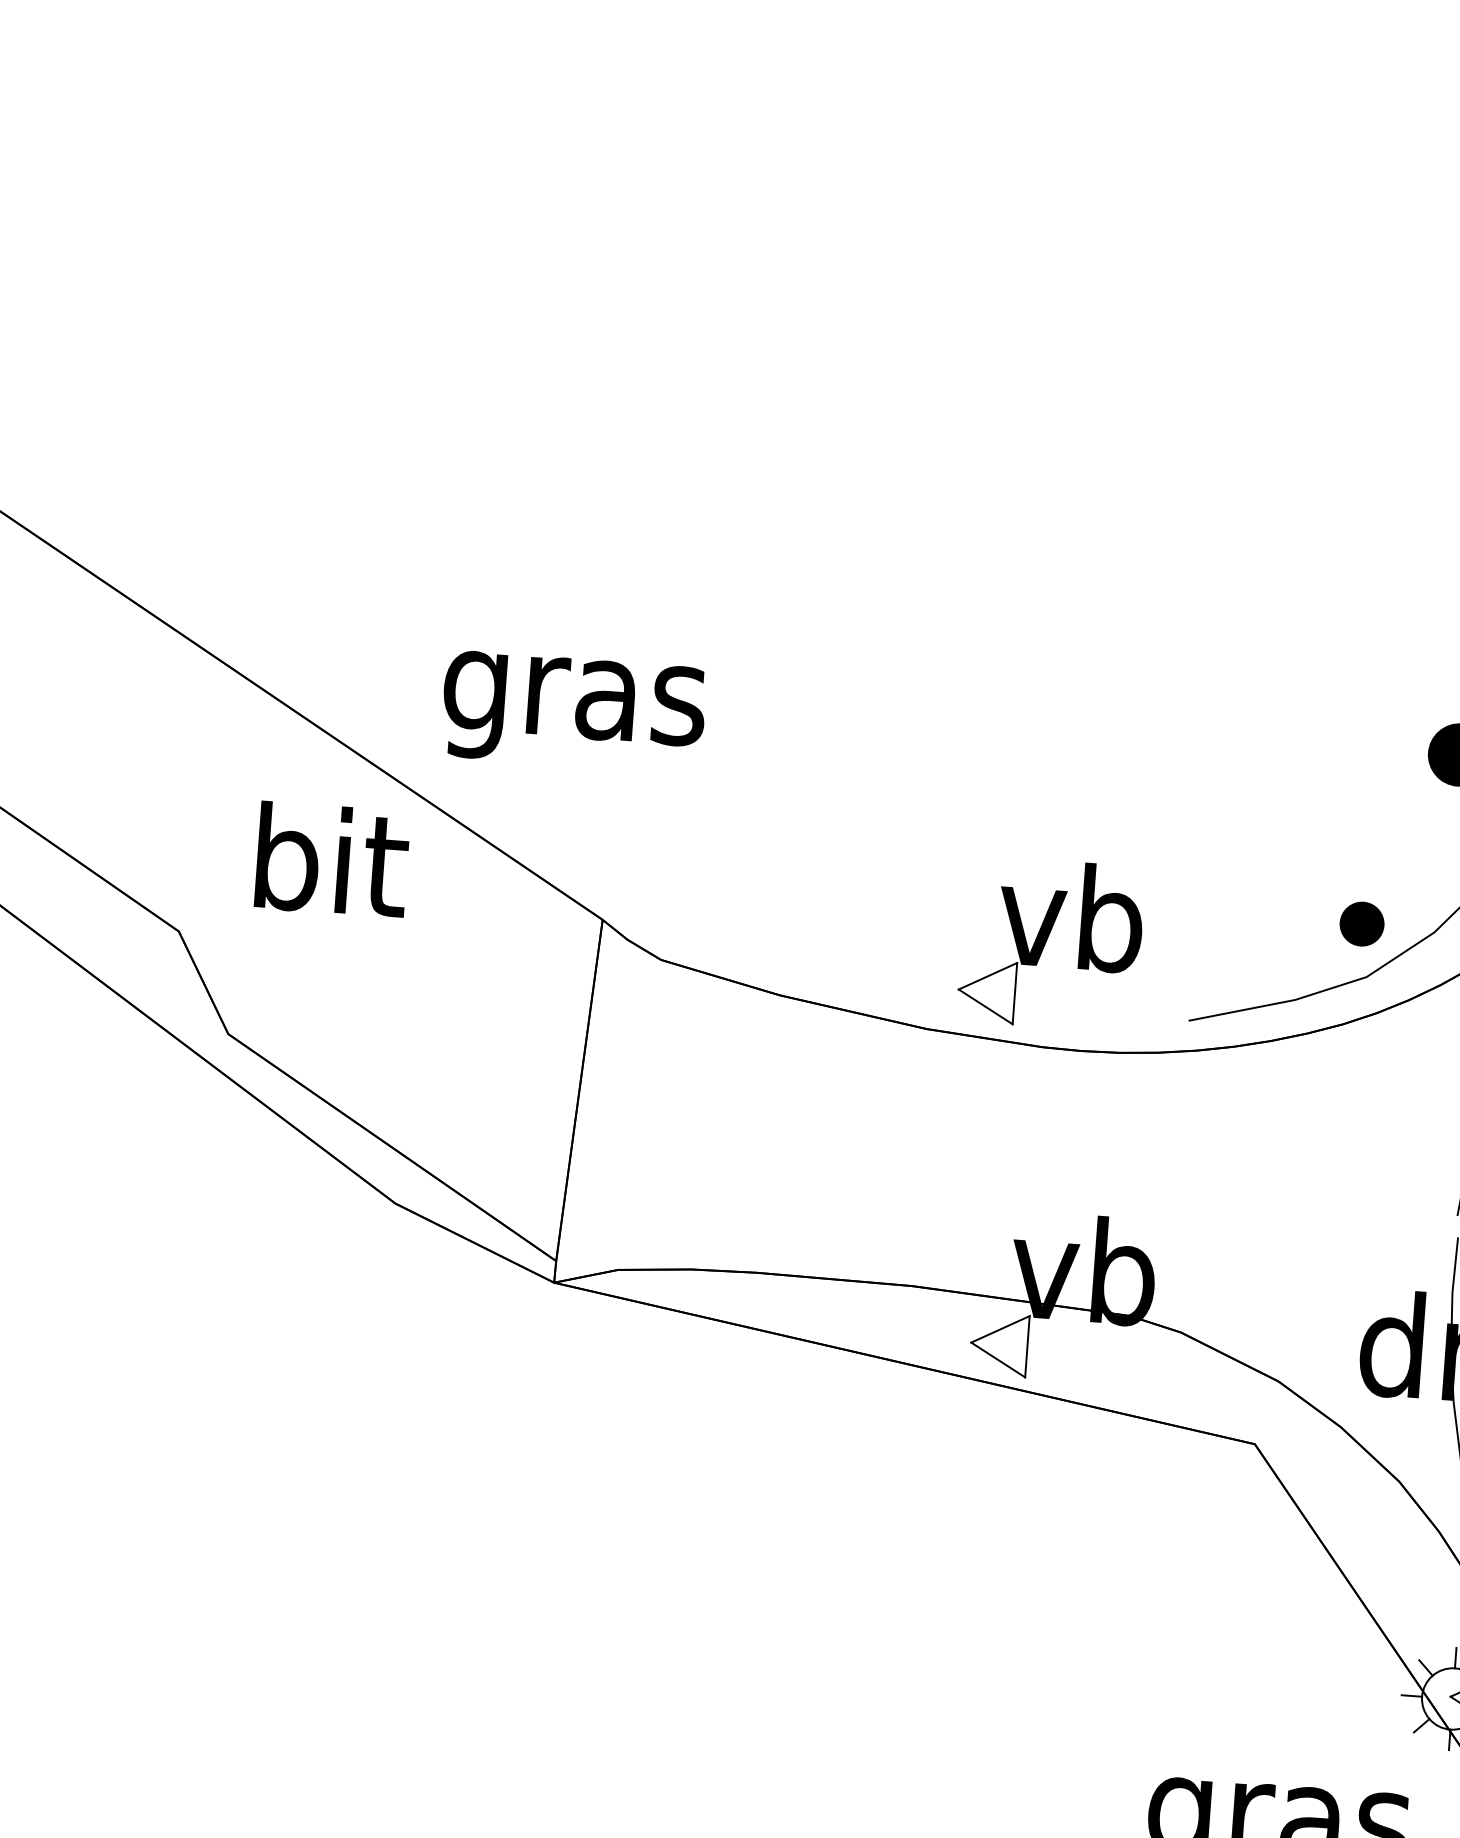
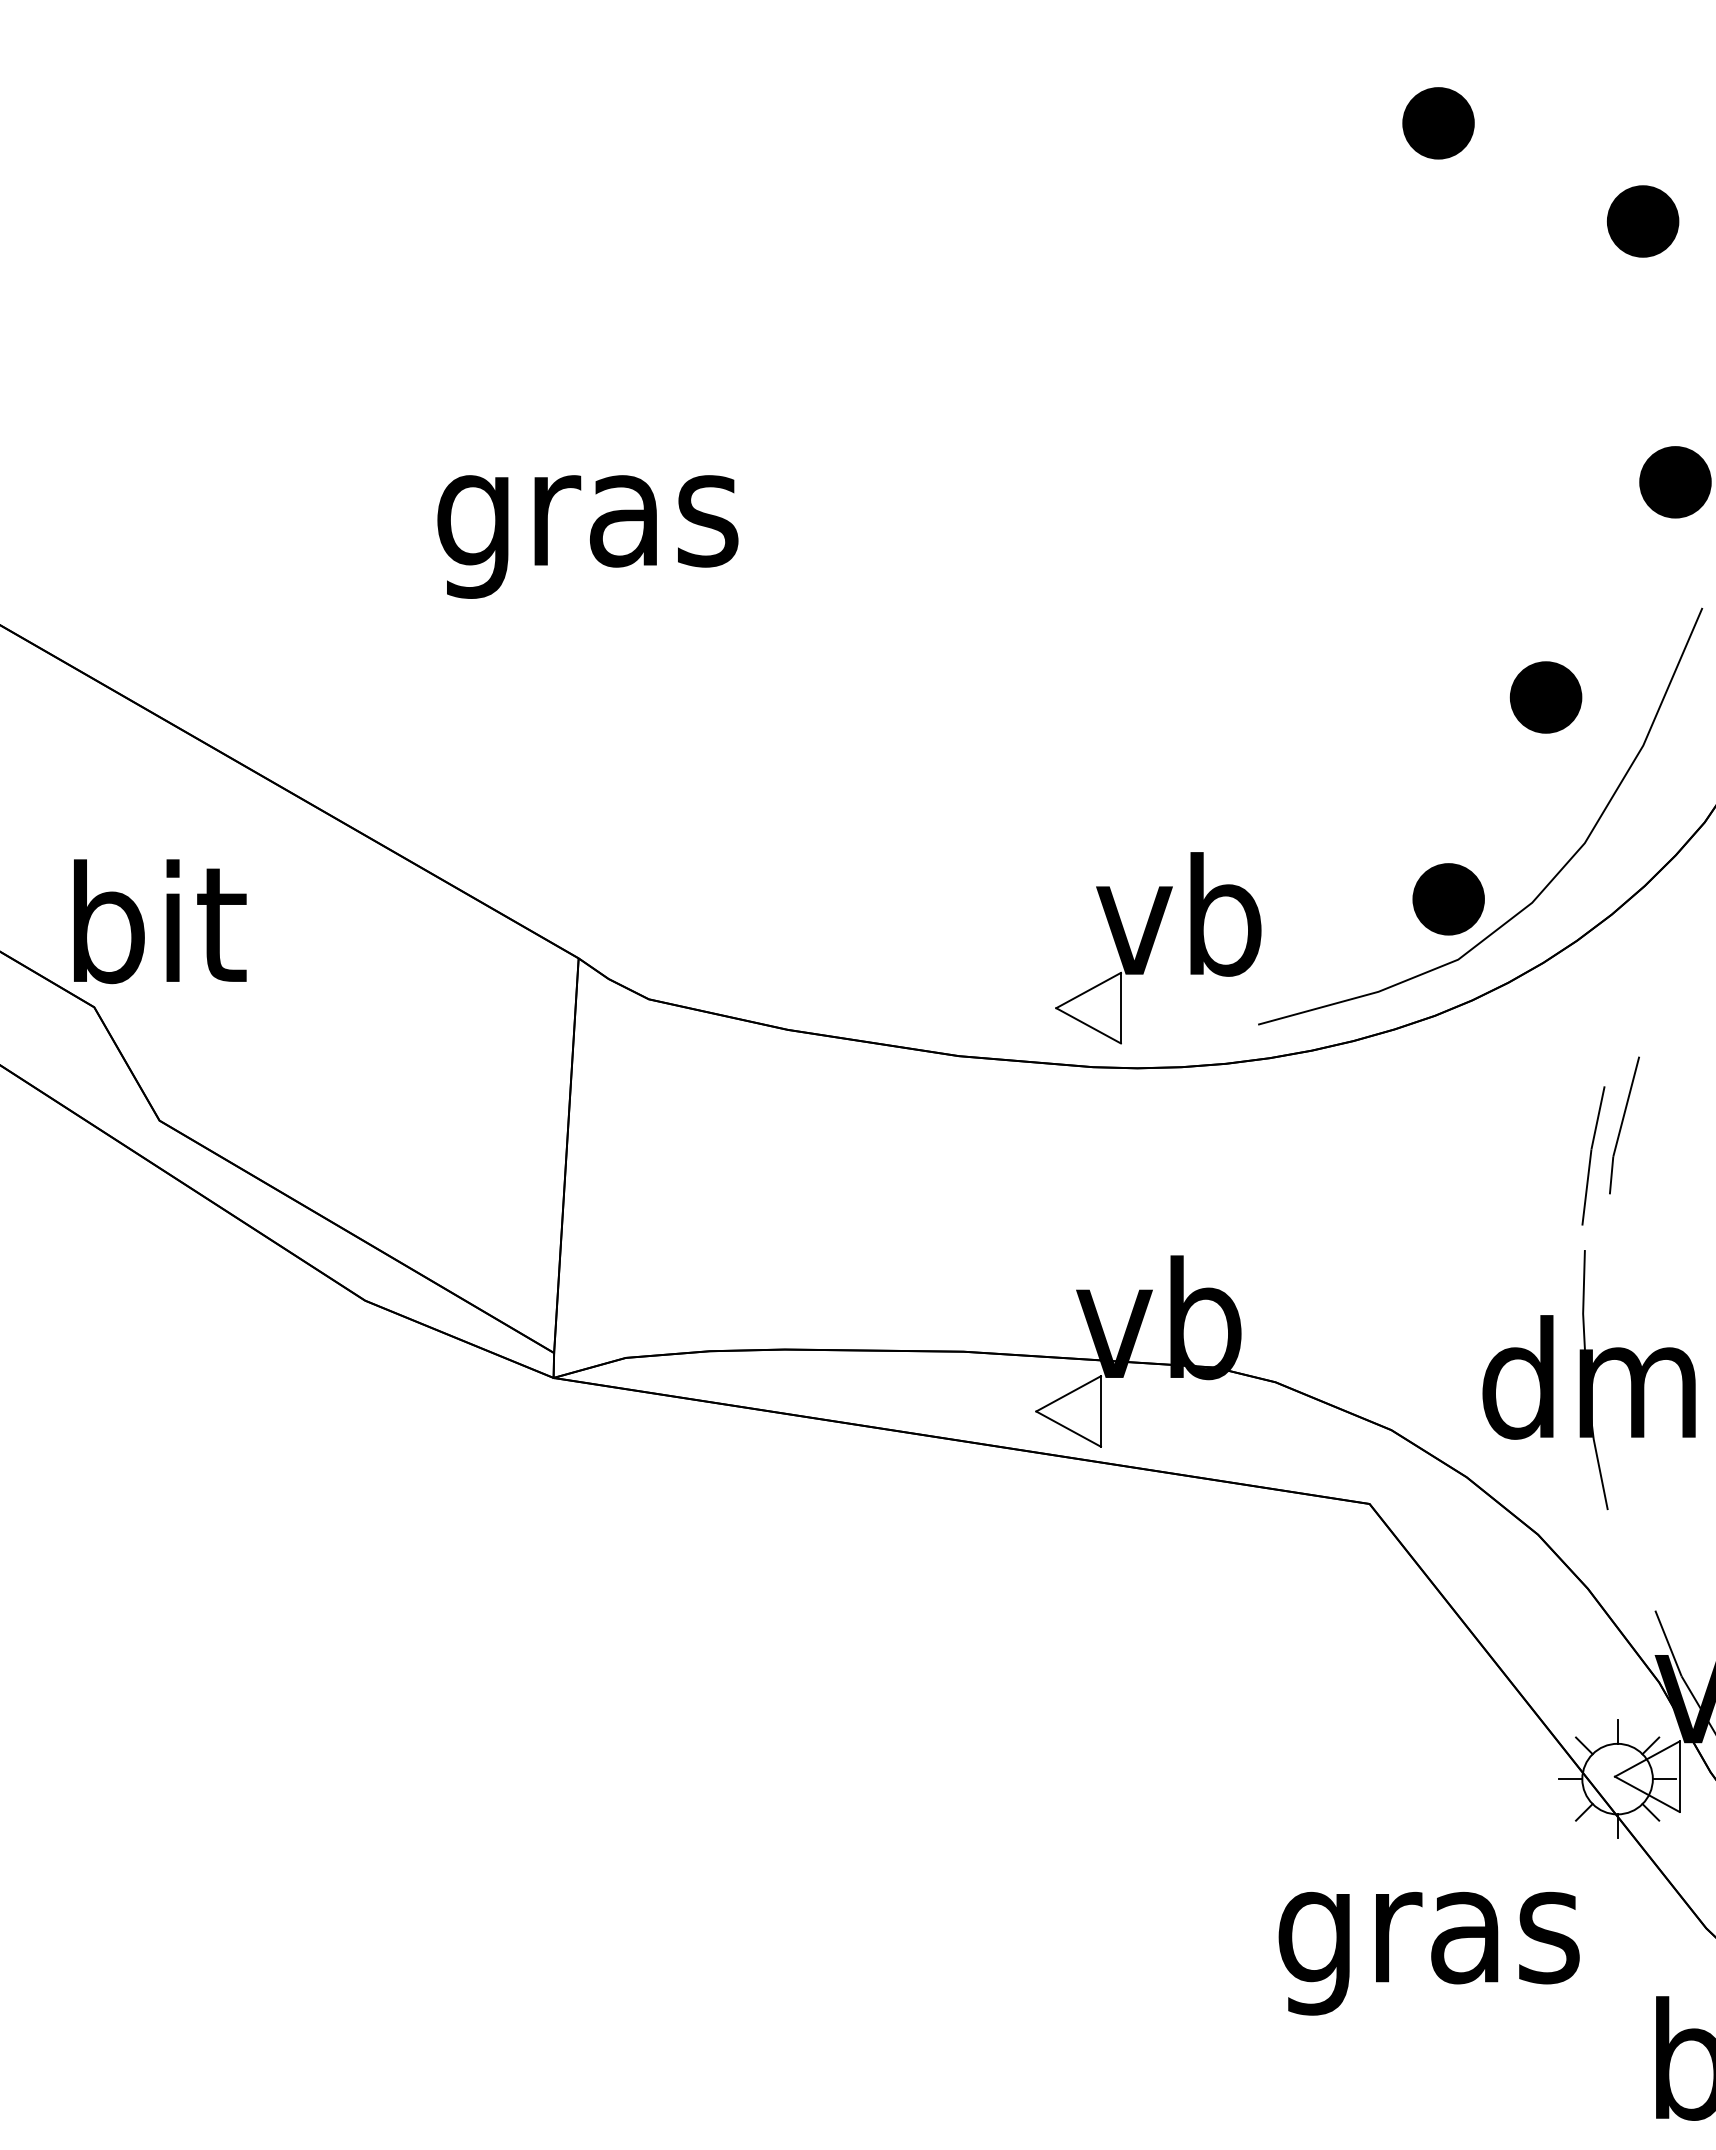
part: (1402, 249) -> (1438, 123), added
text: (573, 711) -> (587, 536), moved
text: (332, 859) -> (160, 921), moved
part: (1361, 924) -> (1448, 899), size x1.43
part: (1051, 944) -> (1158, 948), moved

